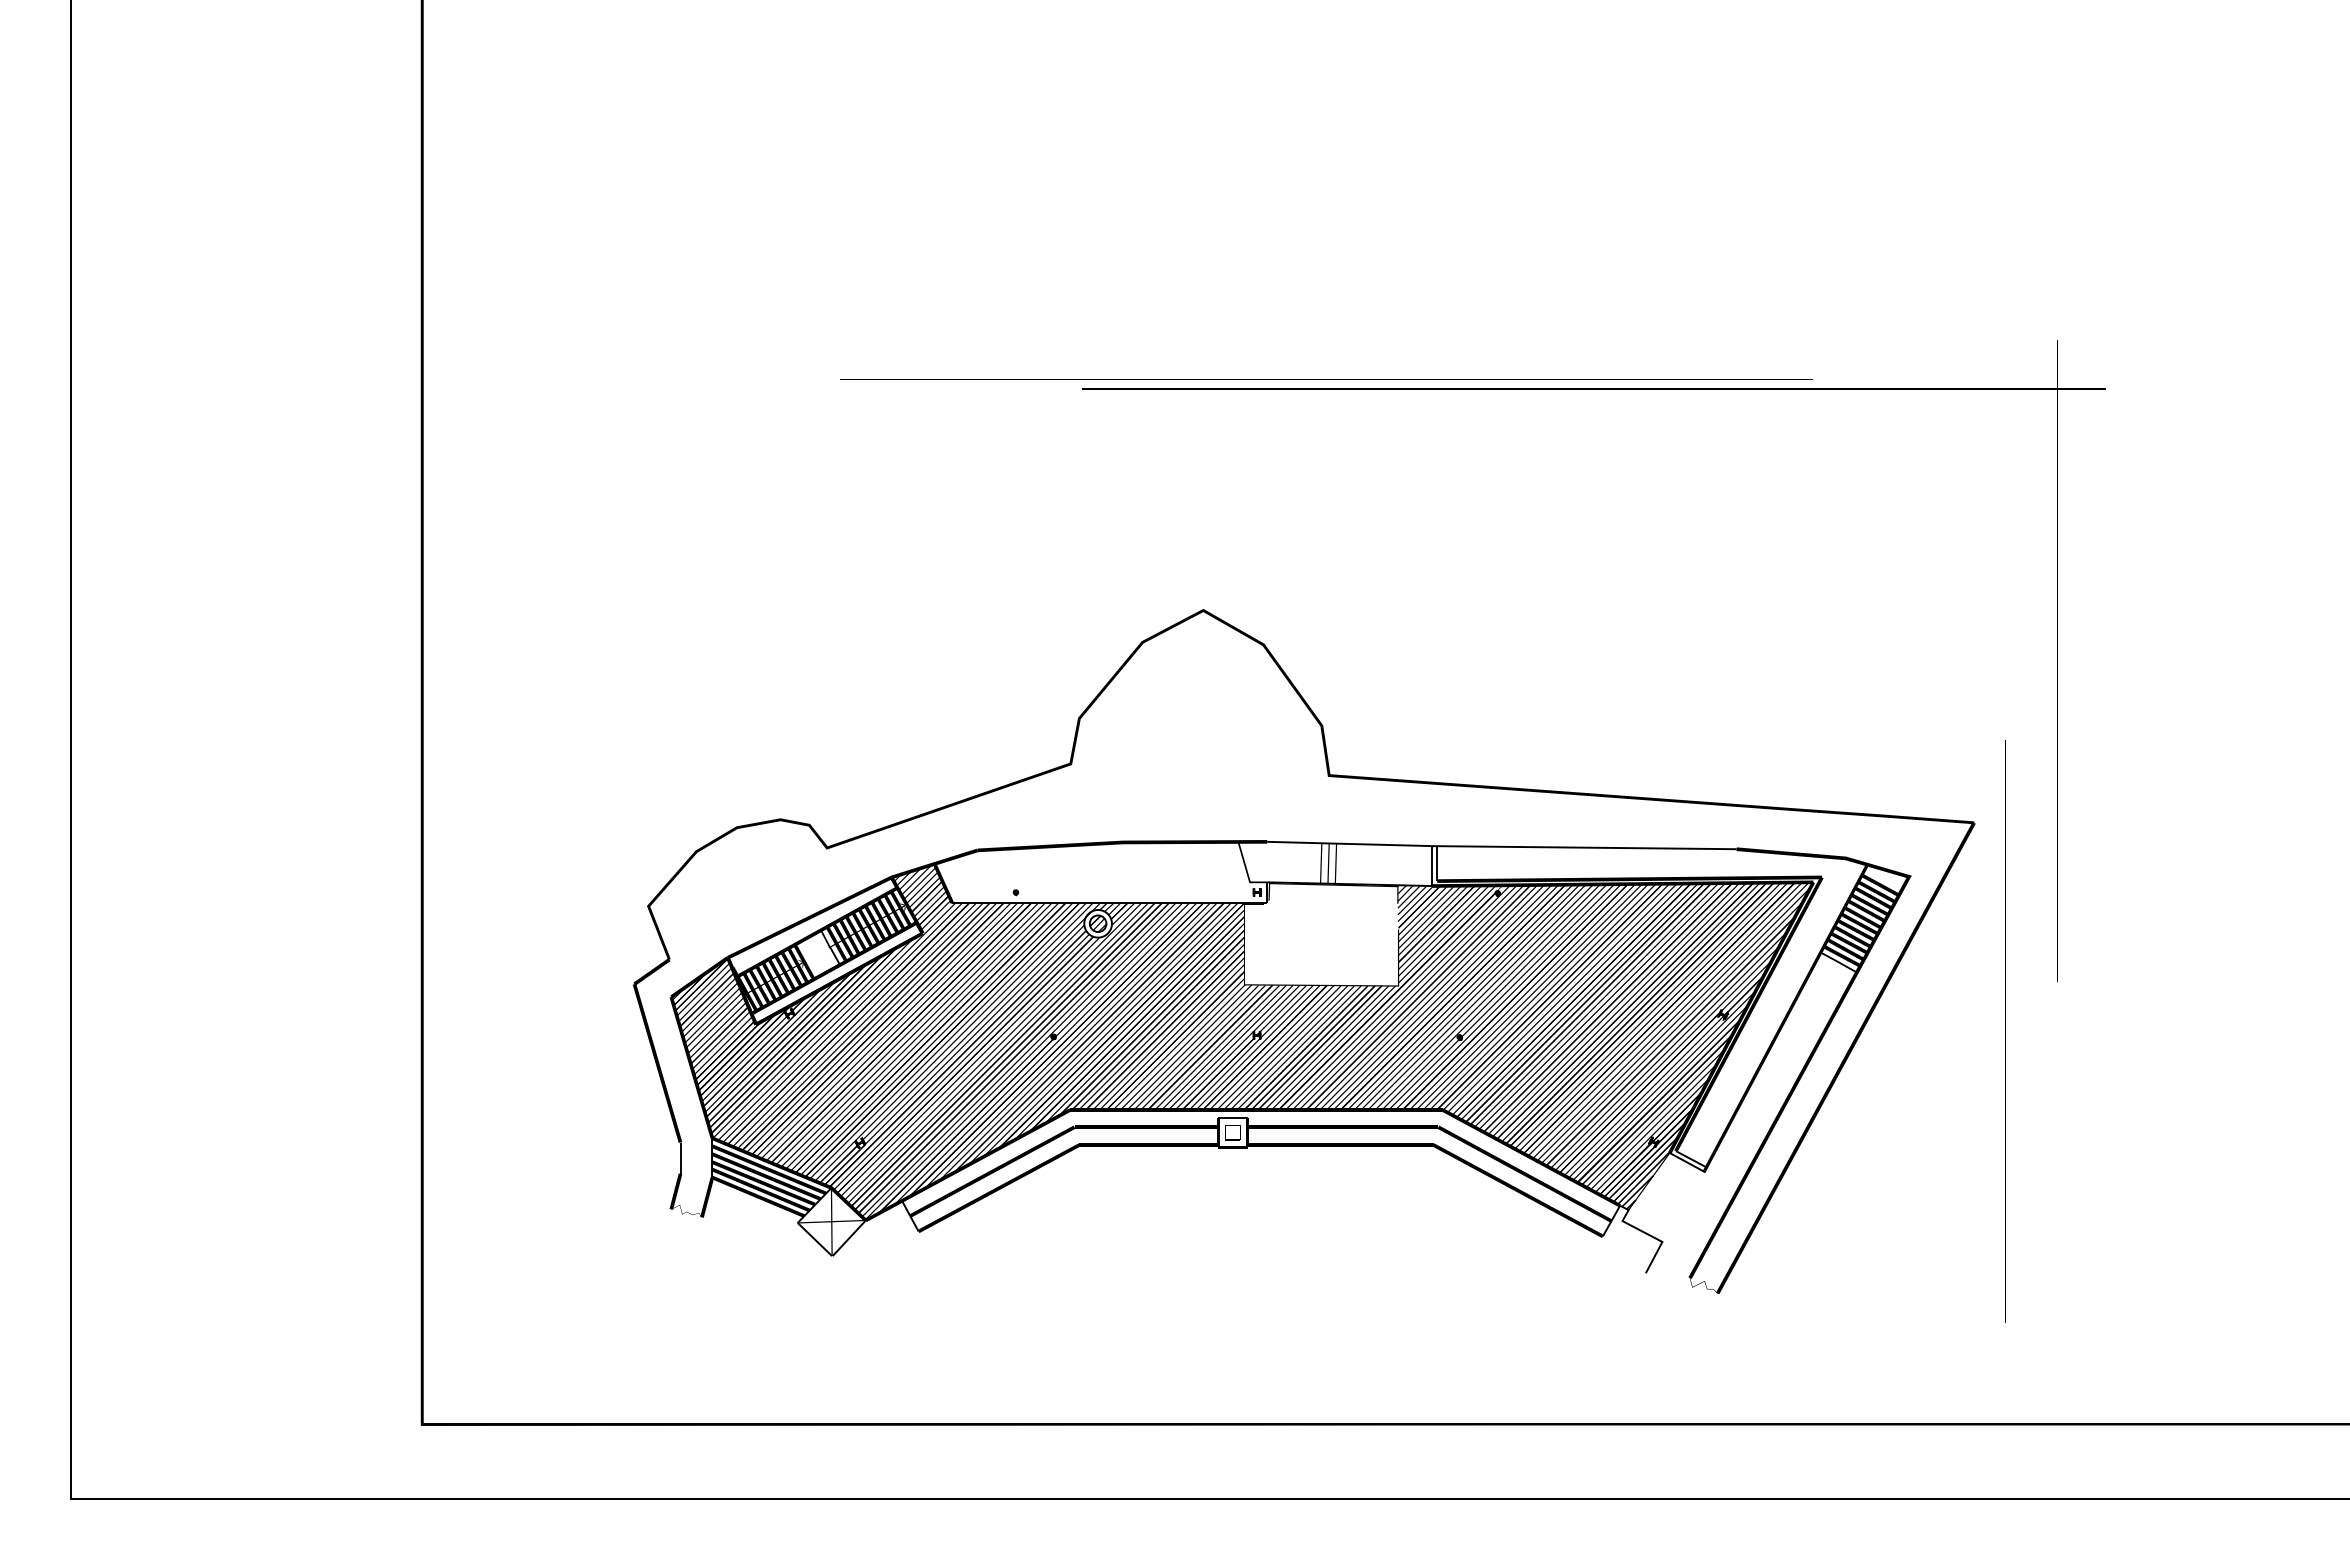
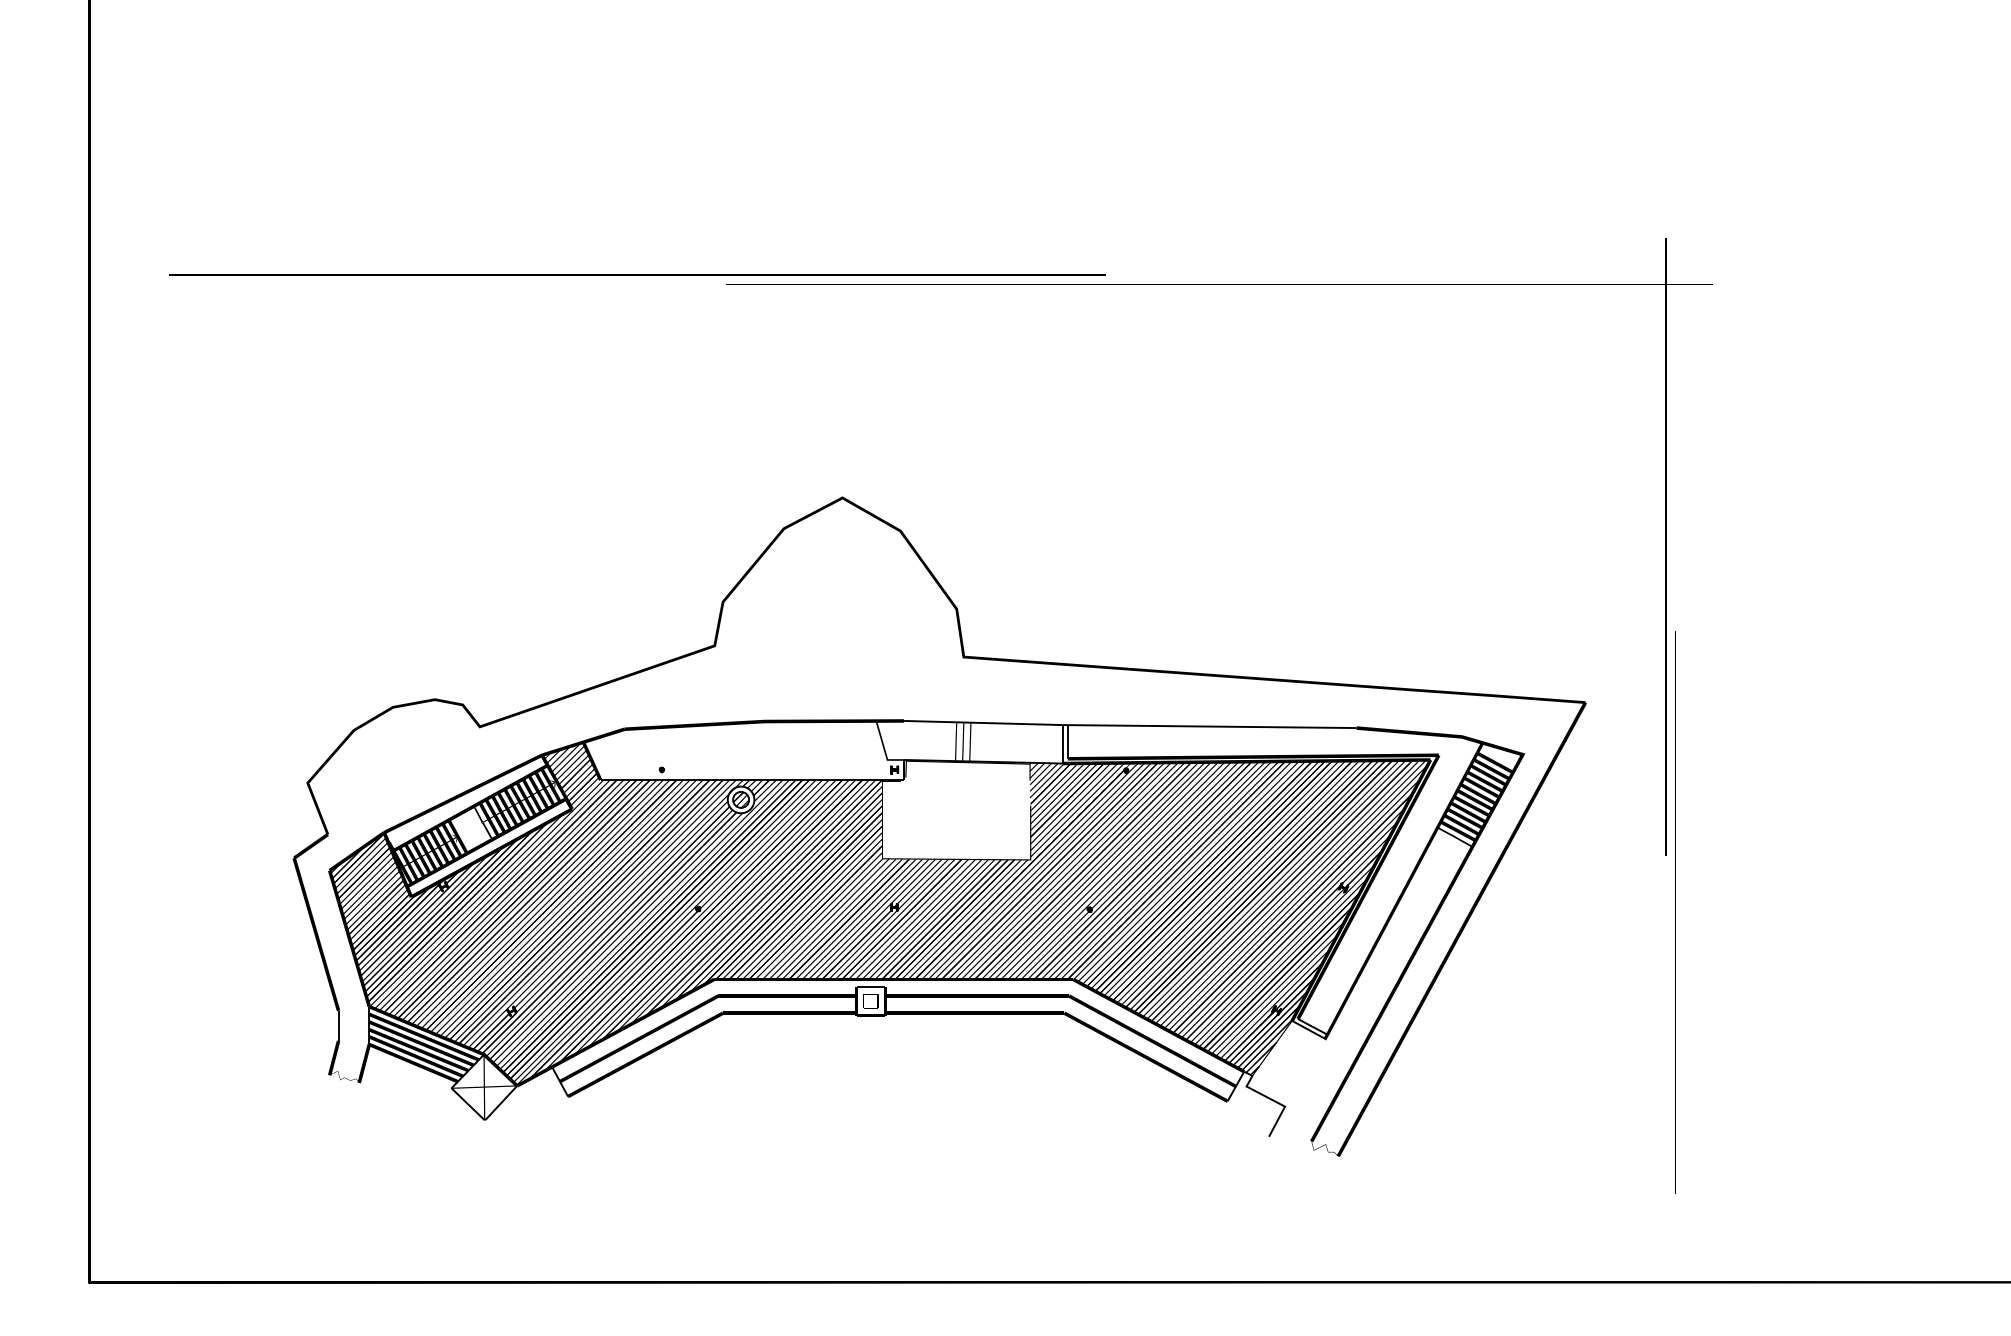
line: (1326, 379) -> (637, 275), moved
line: (2005, 1031) -> (1675, 912), moved

